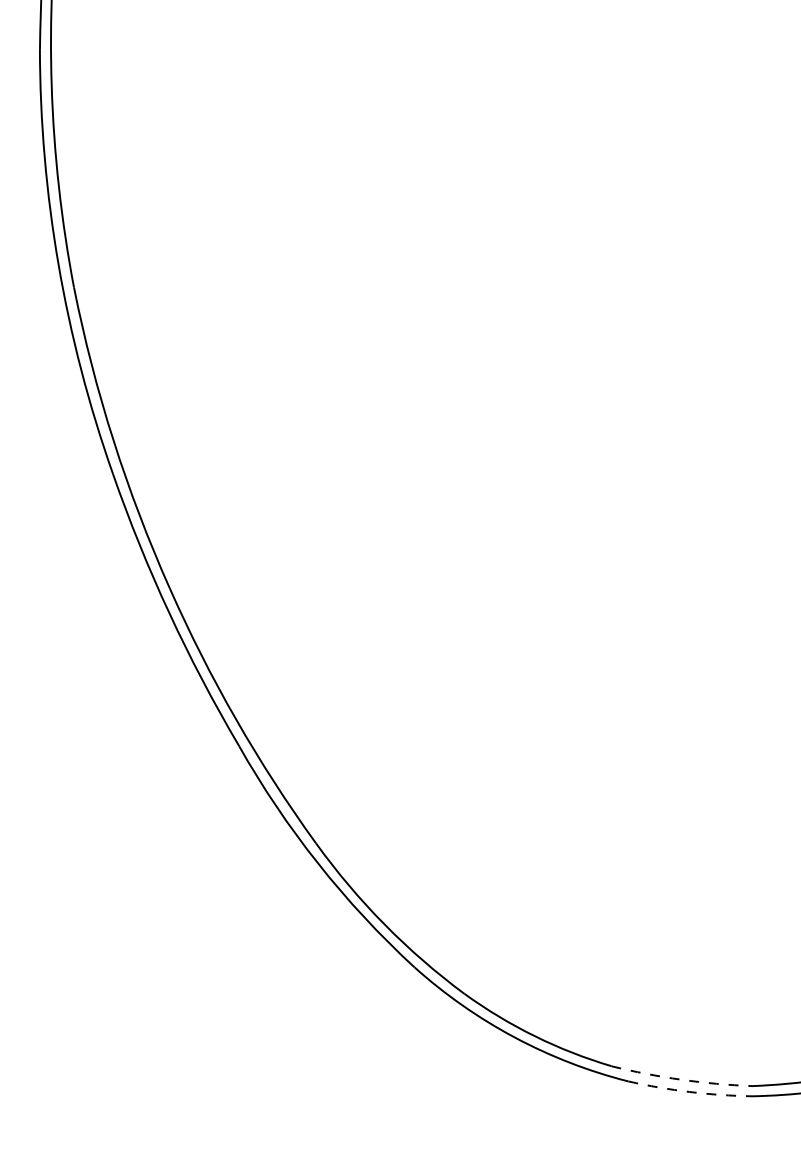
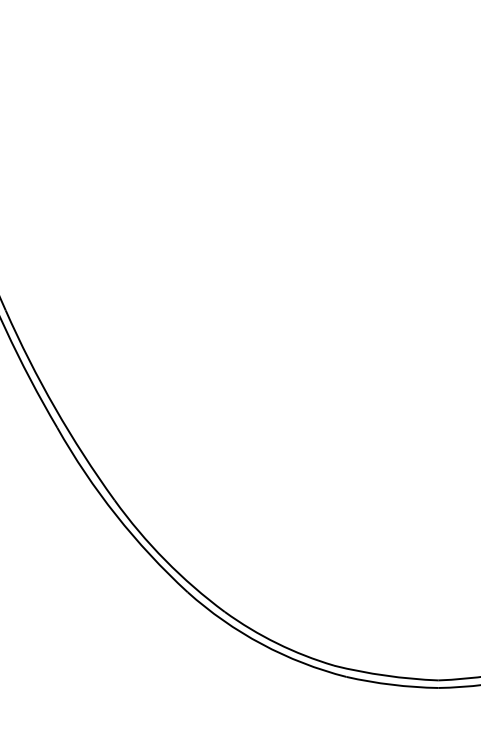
arc: (681, 1079) -> (385, 675), dashed -> solid
arc: (689, 1092) -> (391, 685), dashed -> solid

